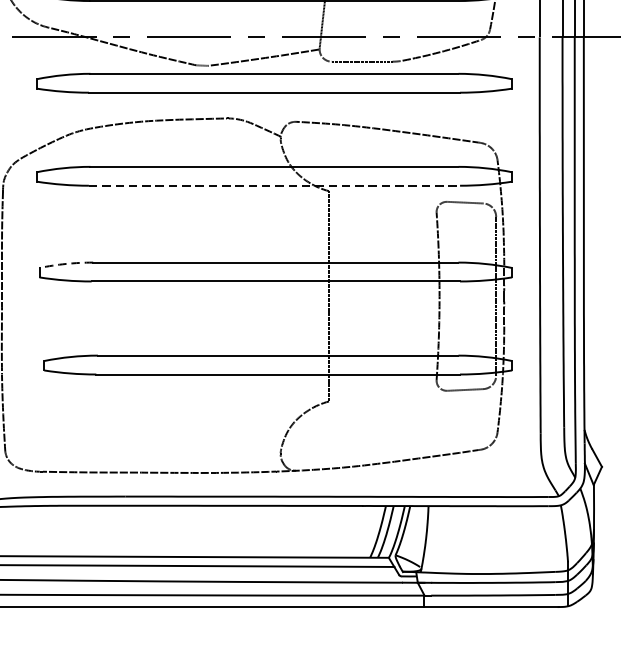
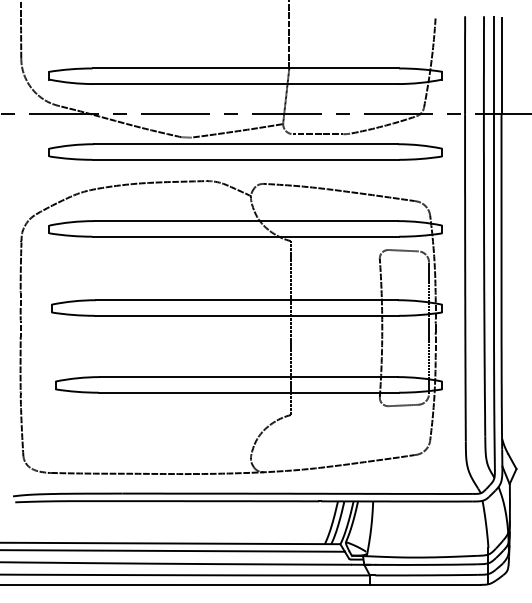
line: (275, 185) -> (246, 236), dashed -> solid
arc: (65, 264) -> (73, 301), dashed -> solid

